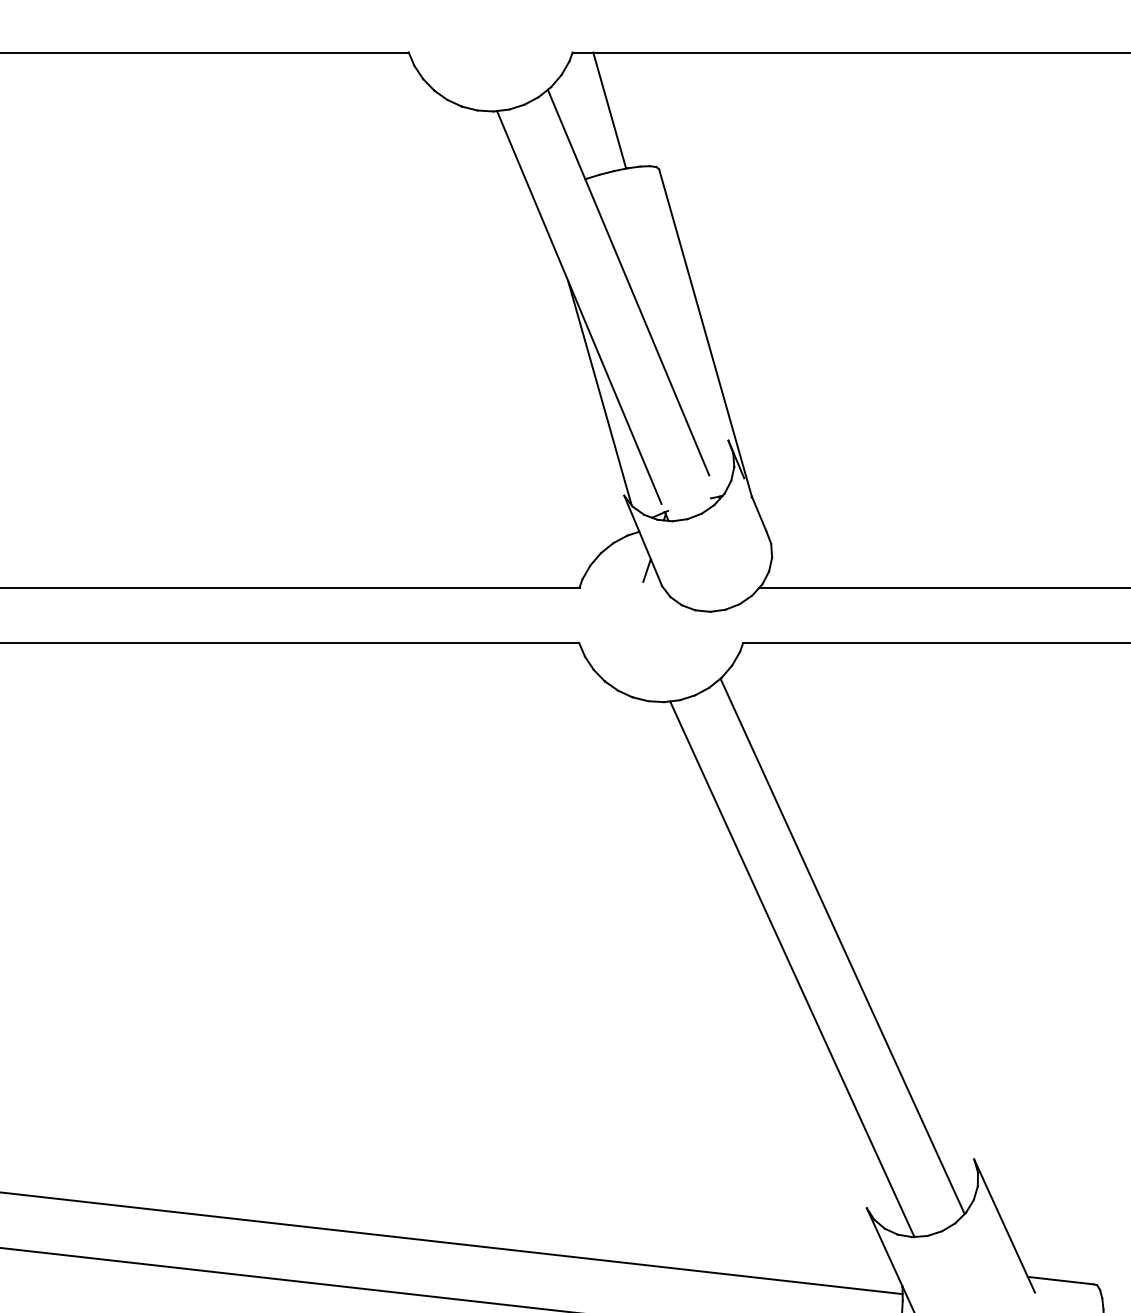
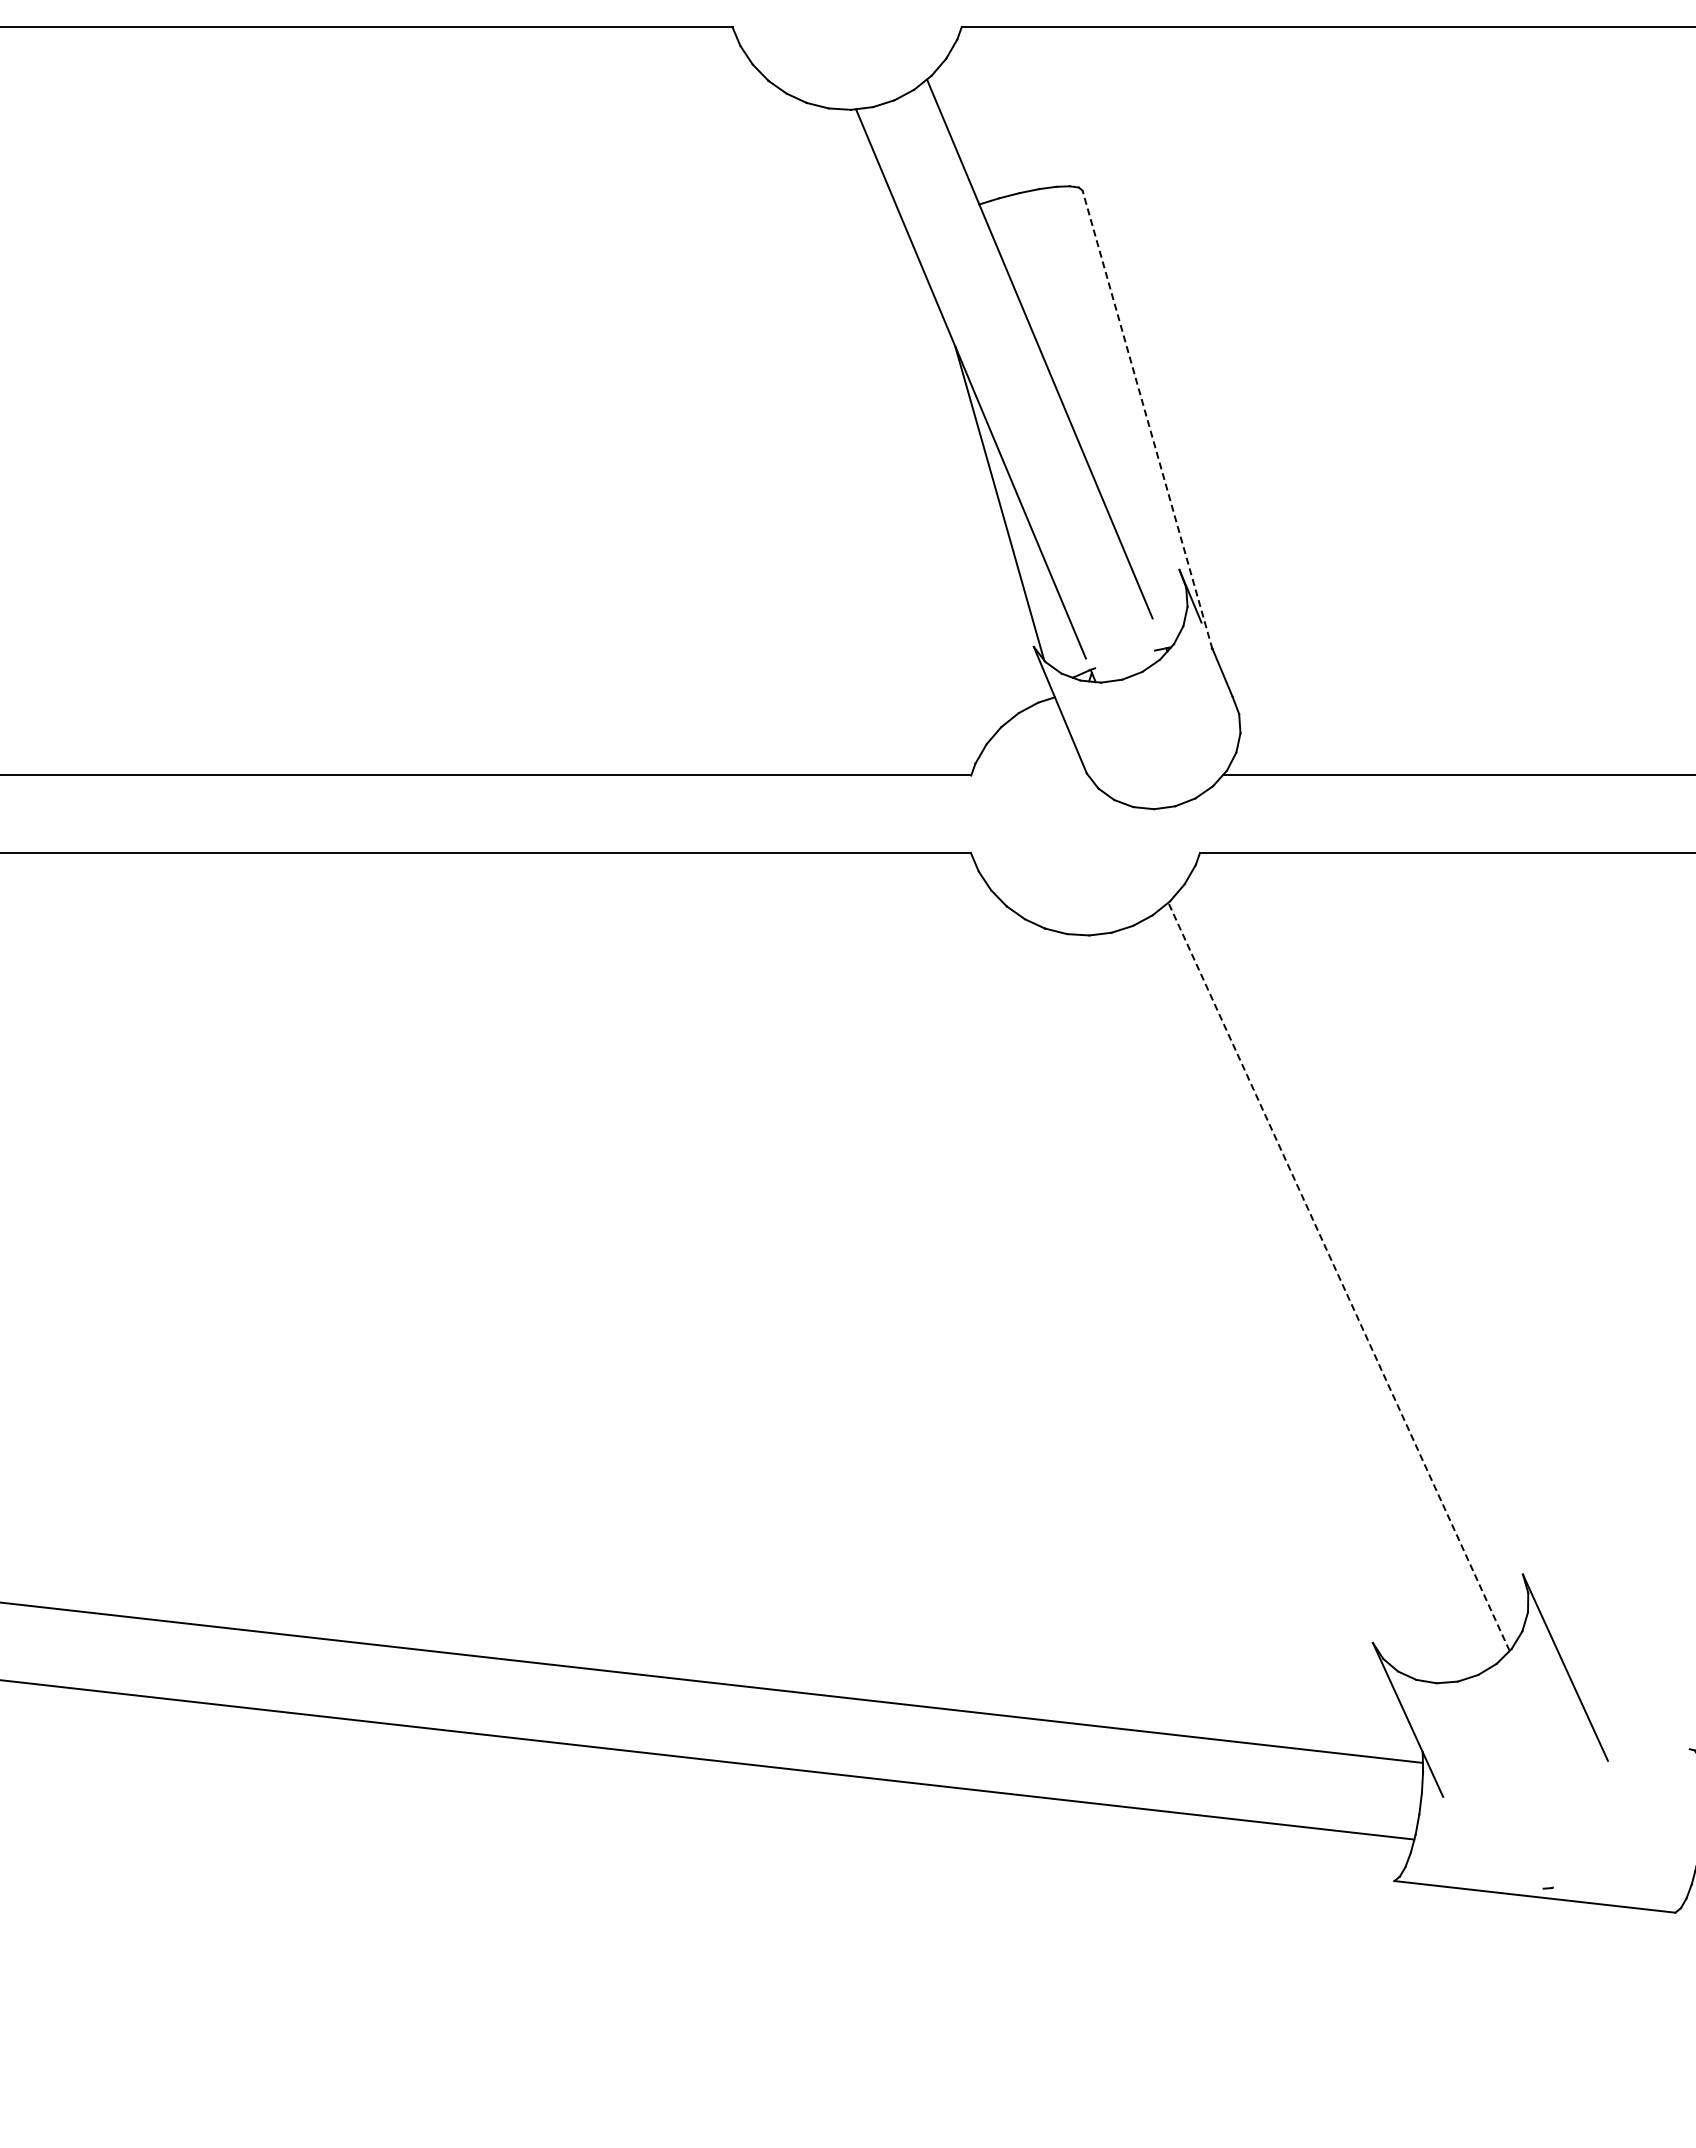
line: (609, 110) -> (1013, 108), removed
line: (705, 333) -> (1147, 419), solid -> dashed
line: (646, 570) -> (1065, 751), removed
line: (842, 946) -> (1338, 1276), solid -> dashed
line: (792, 969) -> (1268, 1308), removed
line: (1060, 1280) -> (1643, 1743), removed

